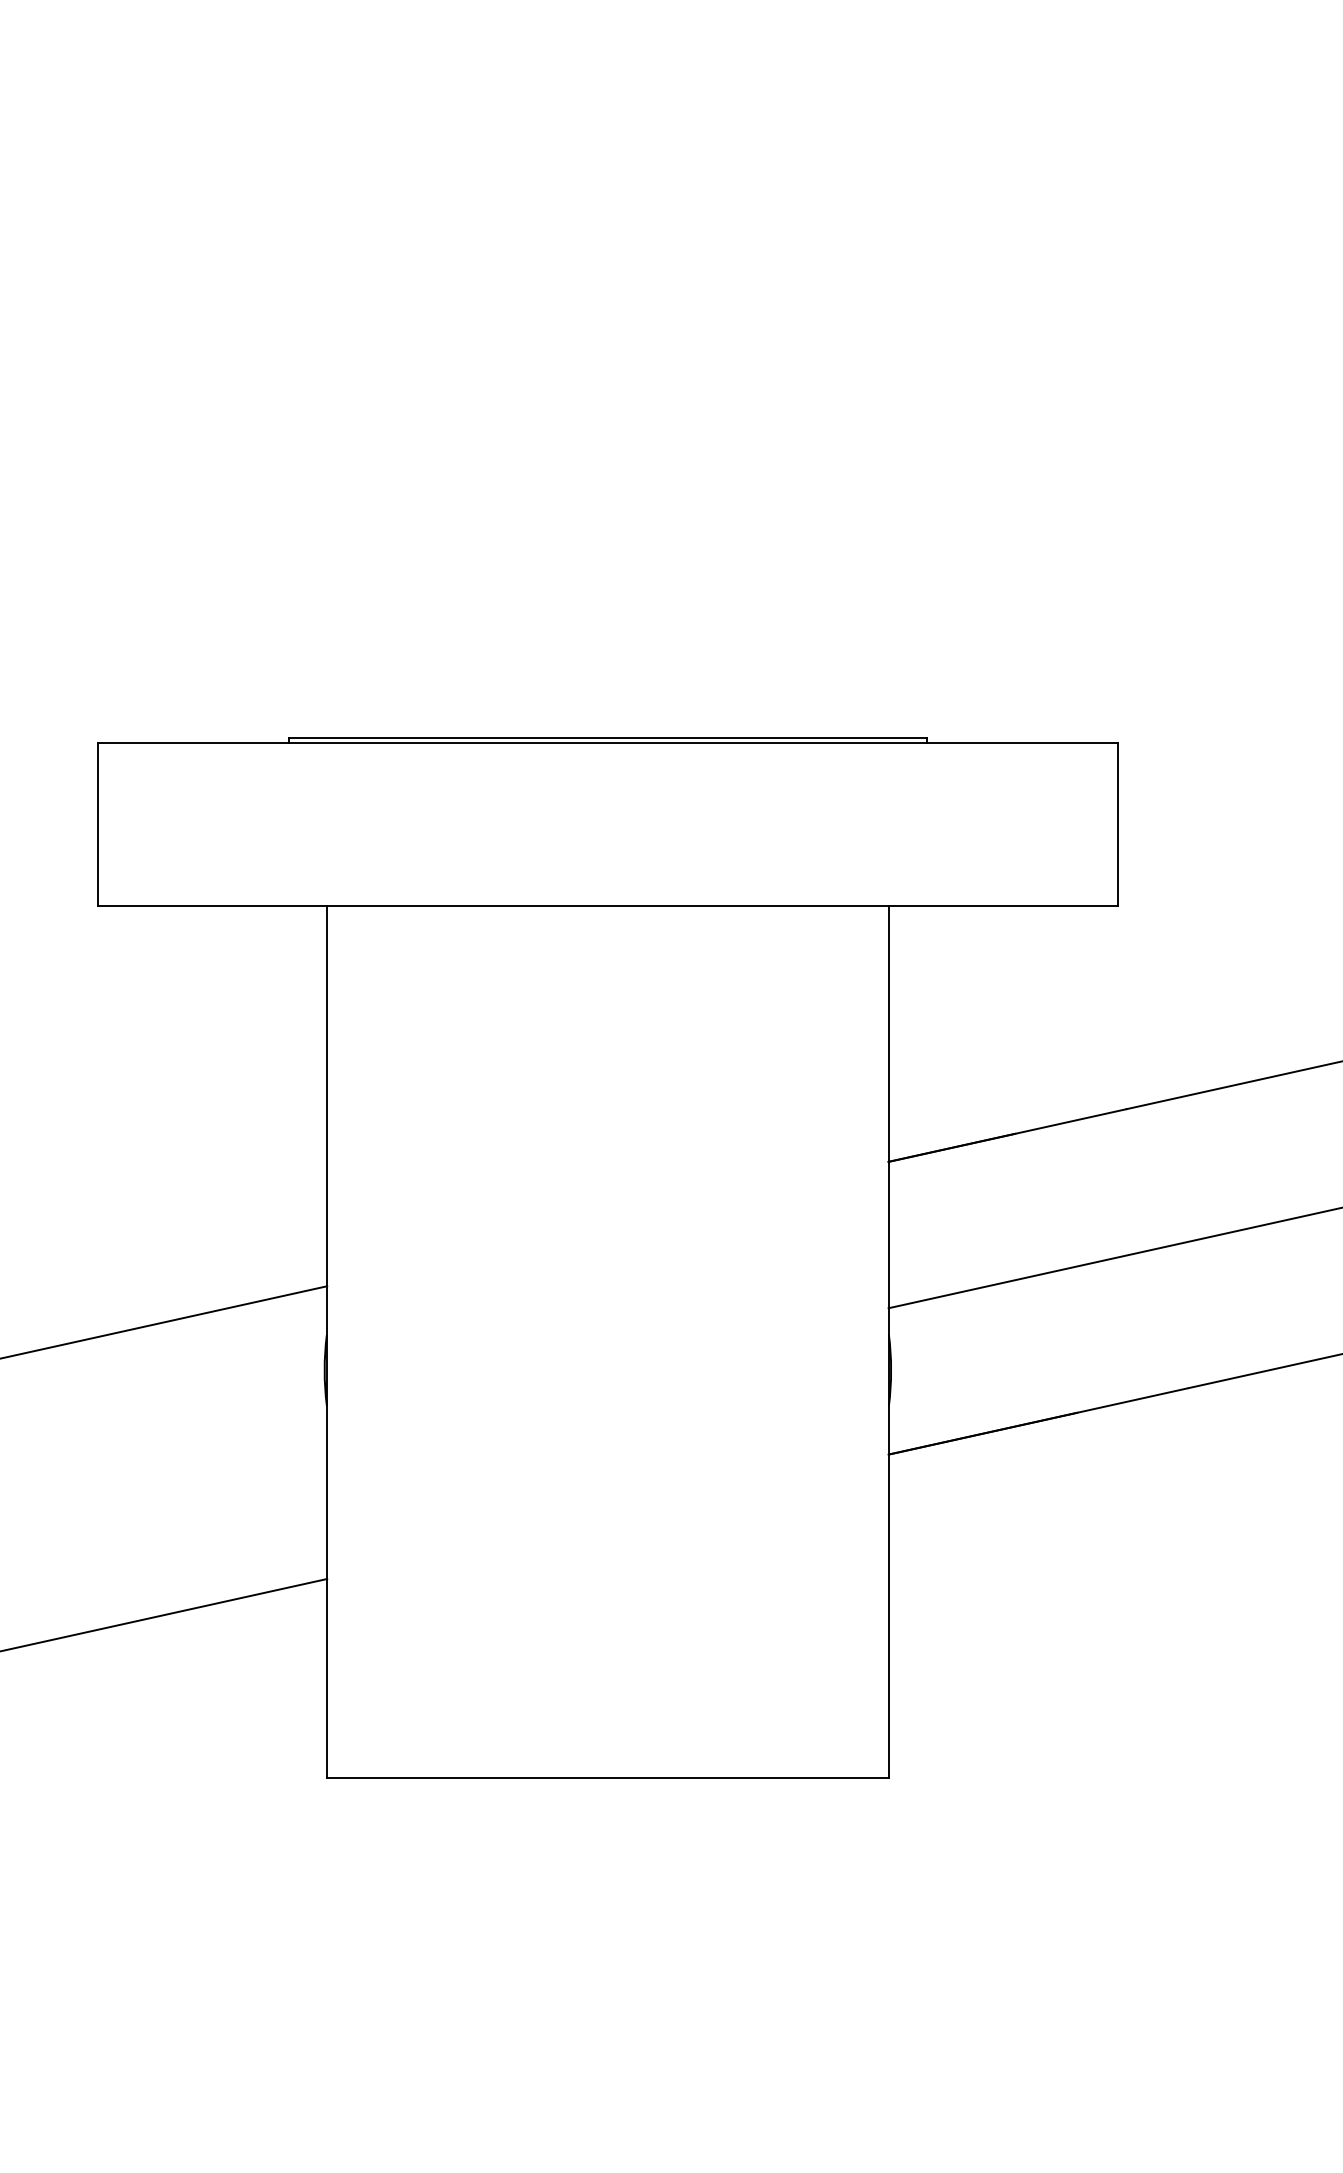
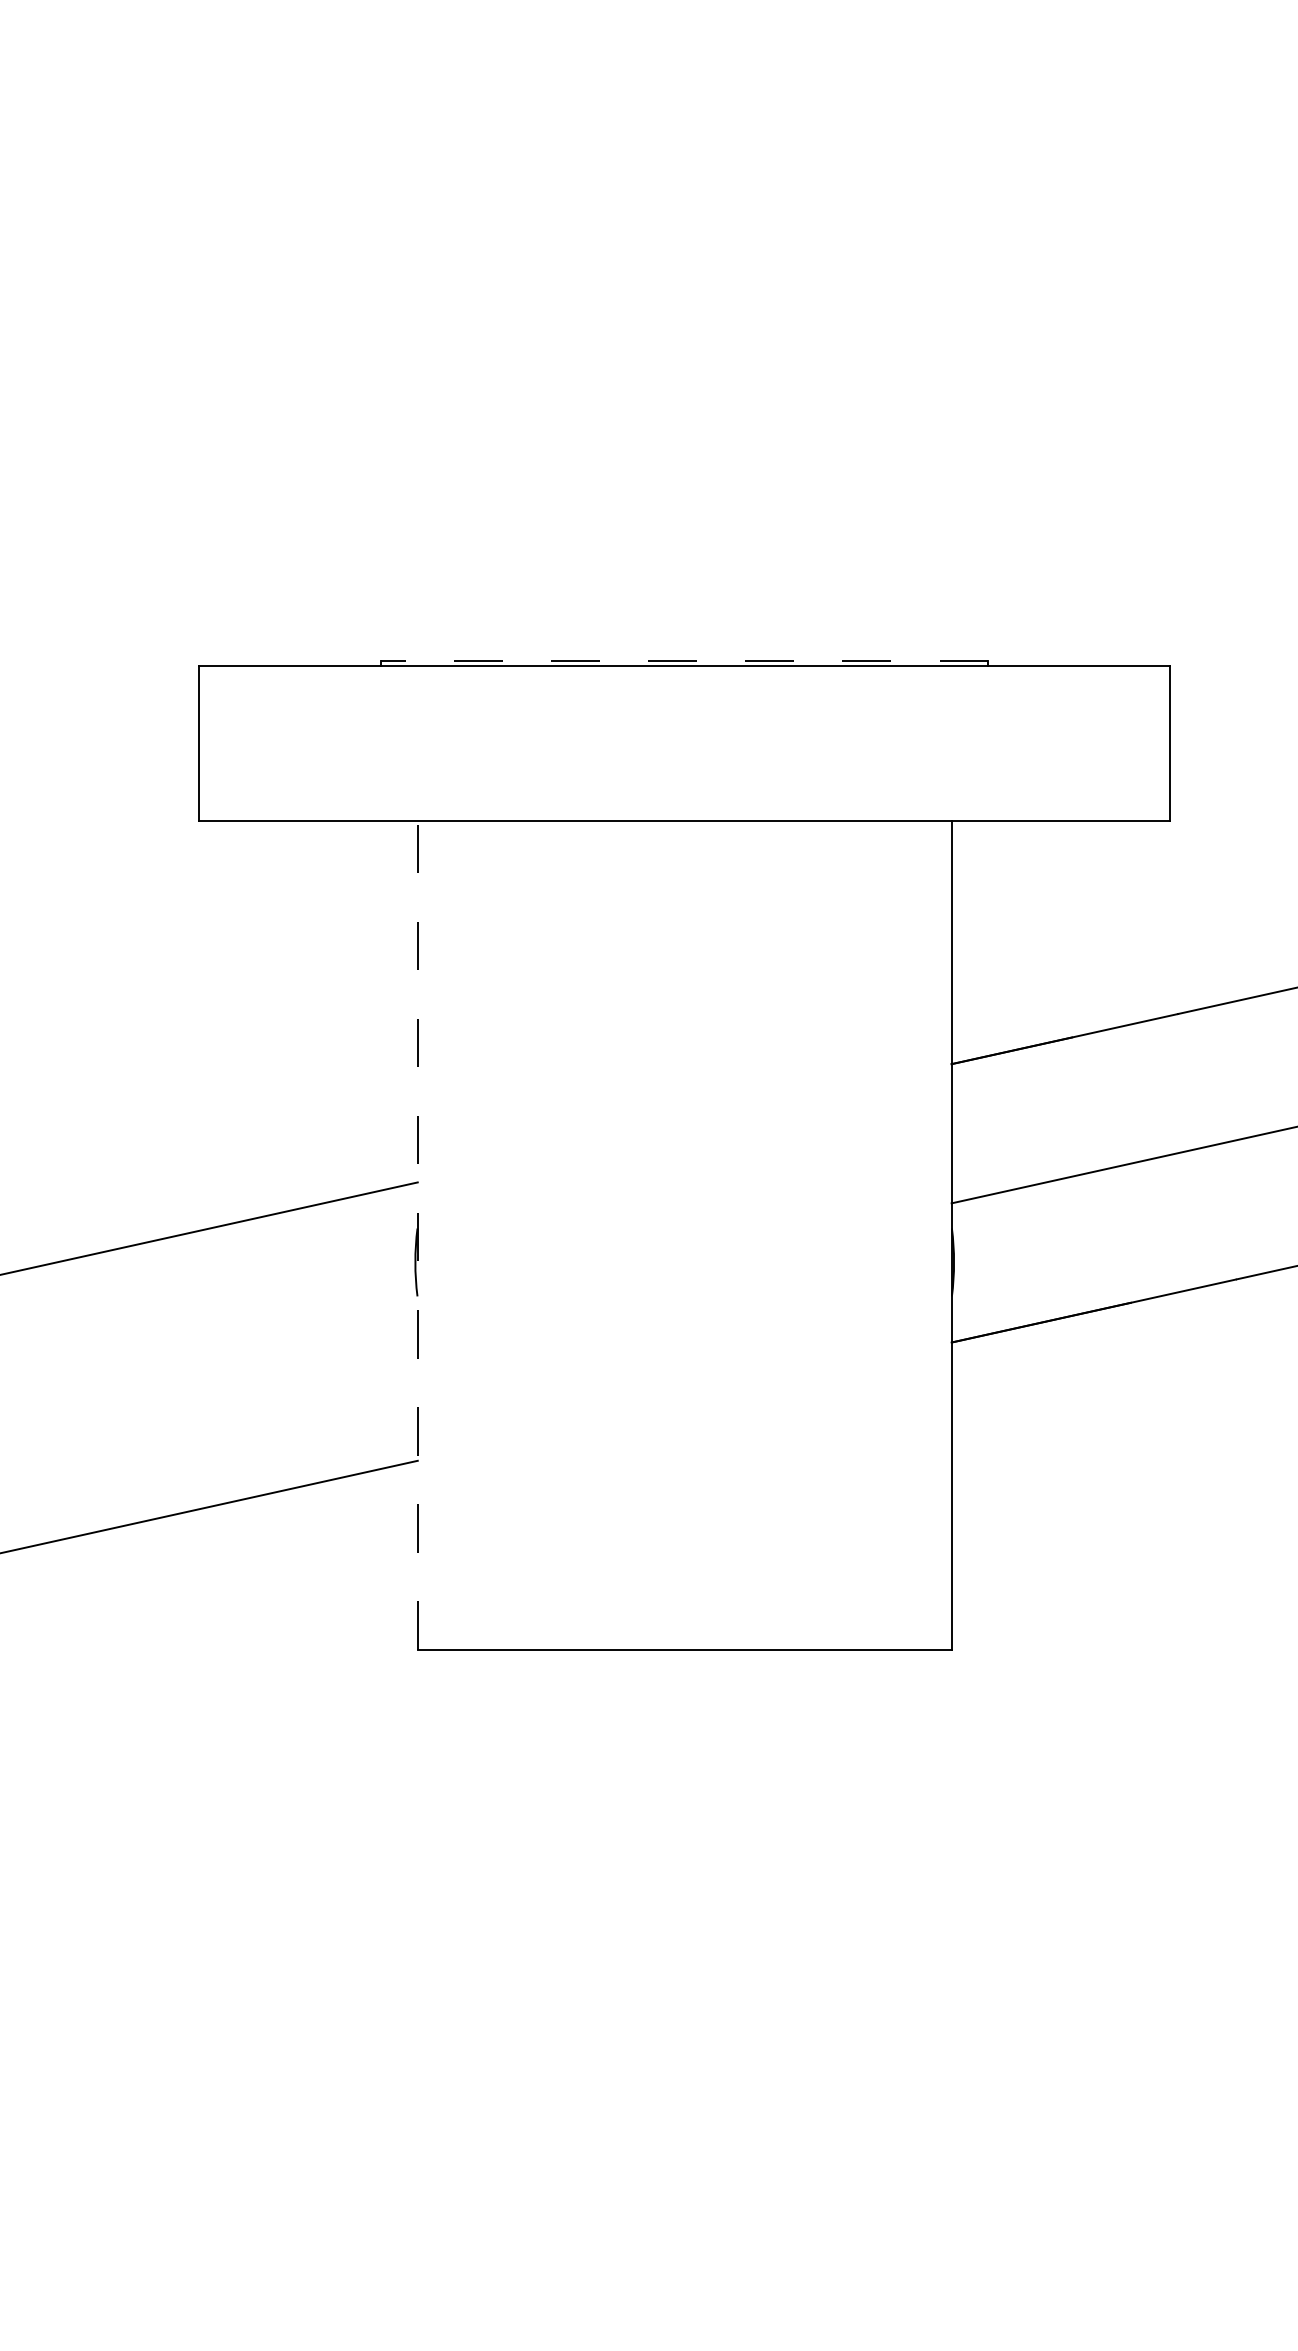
line: (607, 737) -> (684, 660), solid -> dashed
line: (326, 1340) -> (417, 1234), solid -> dashed

